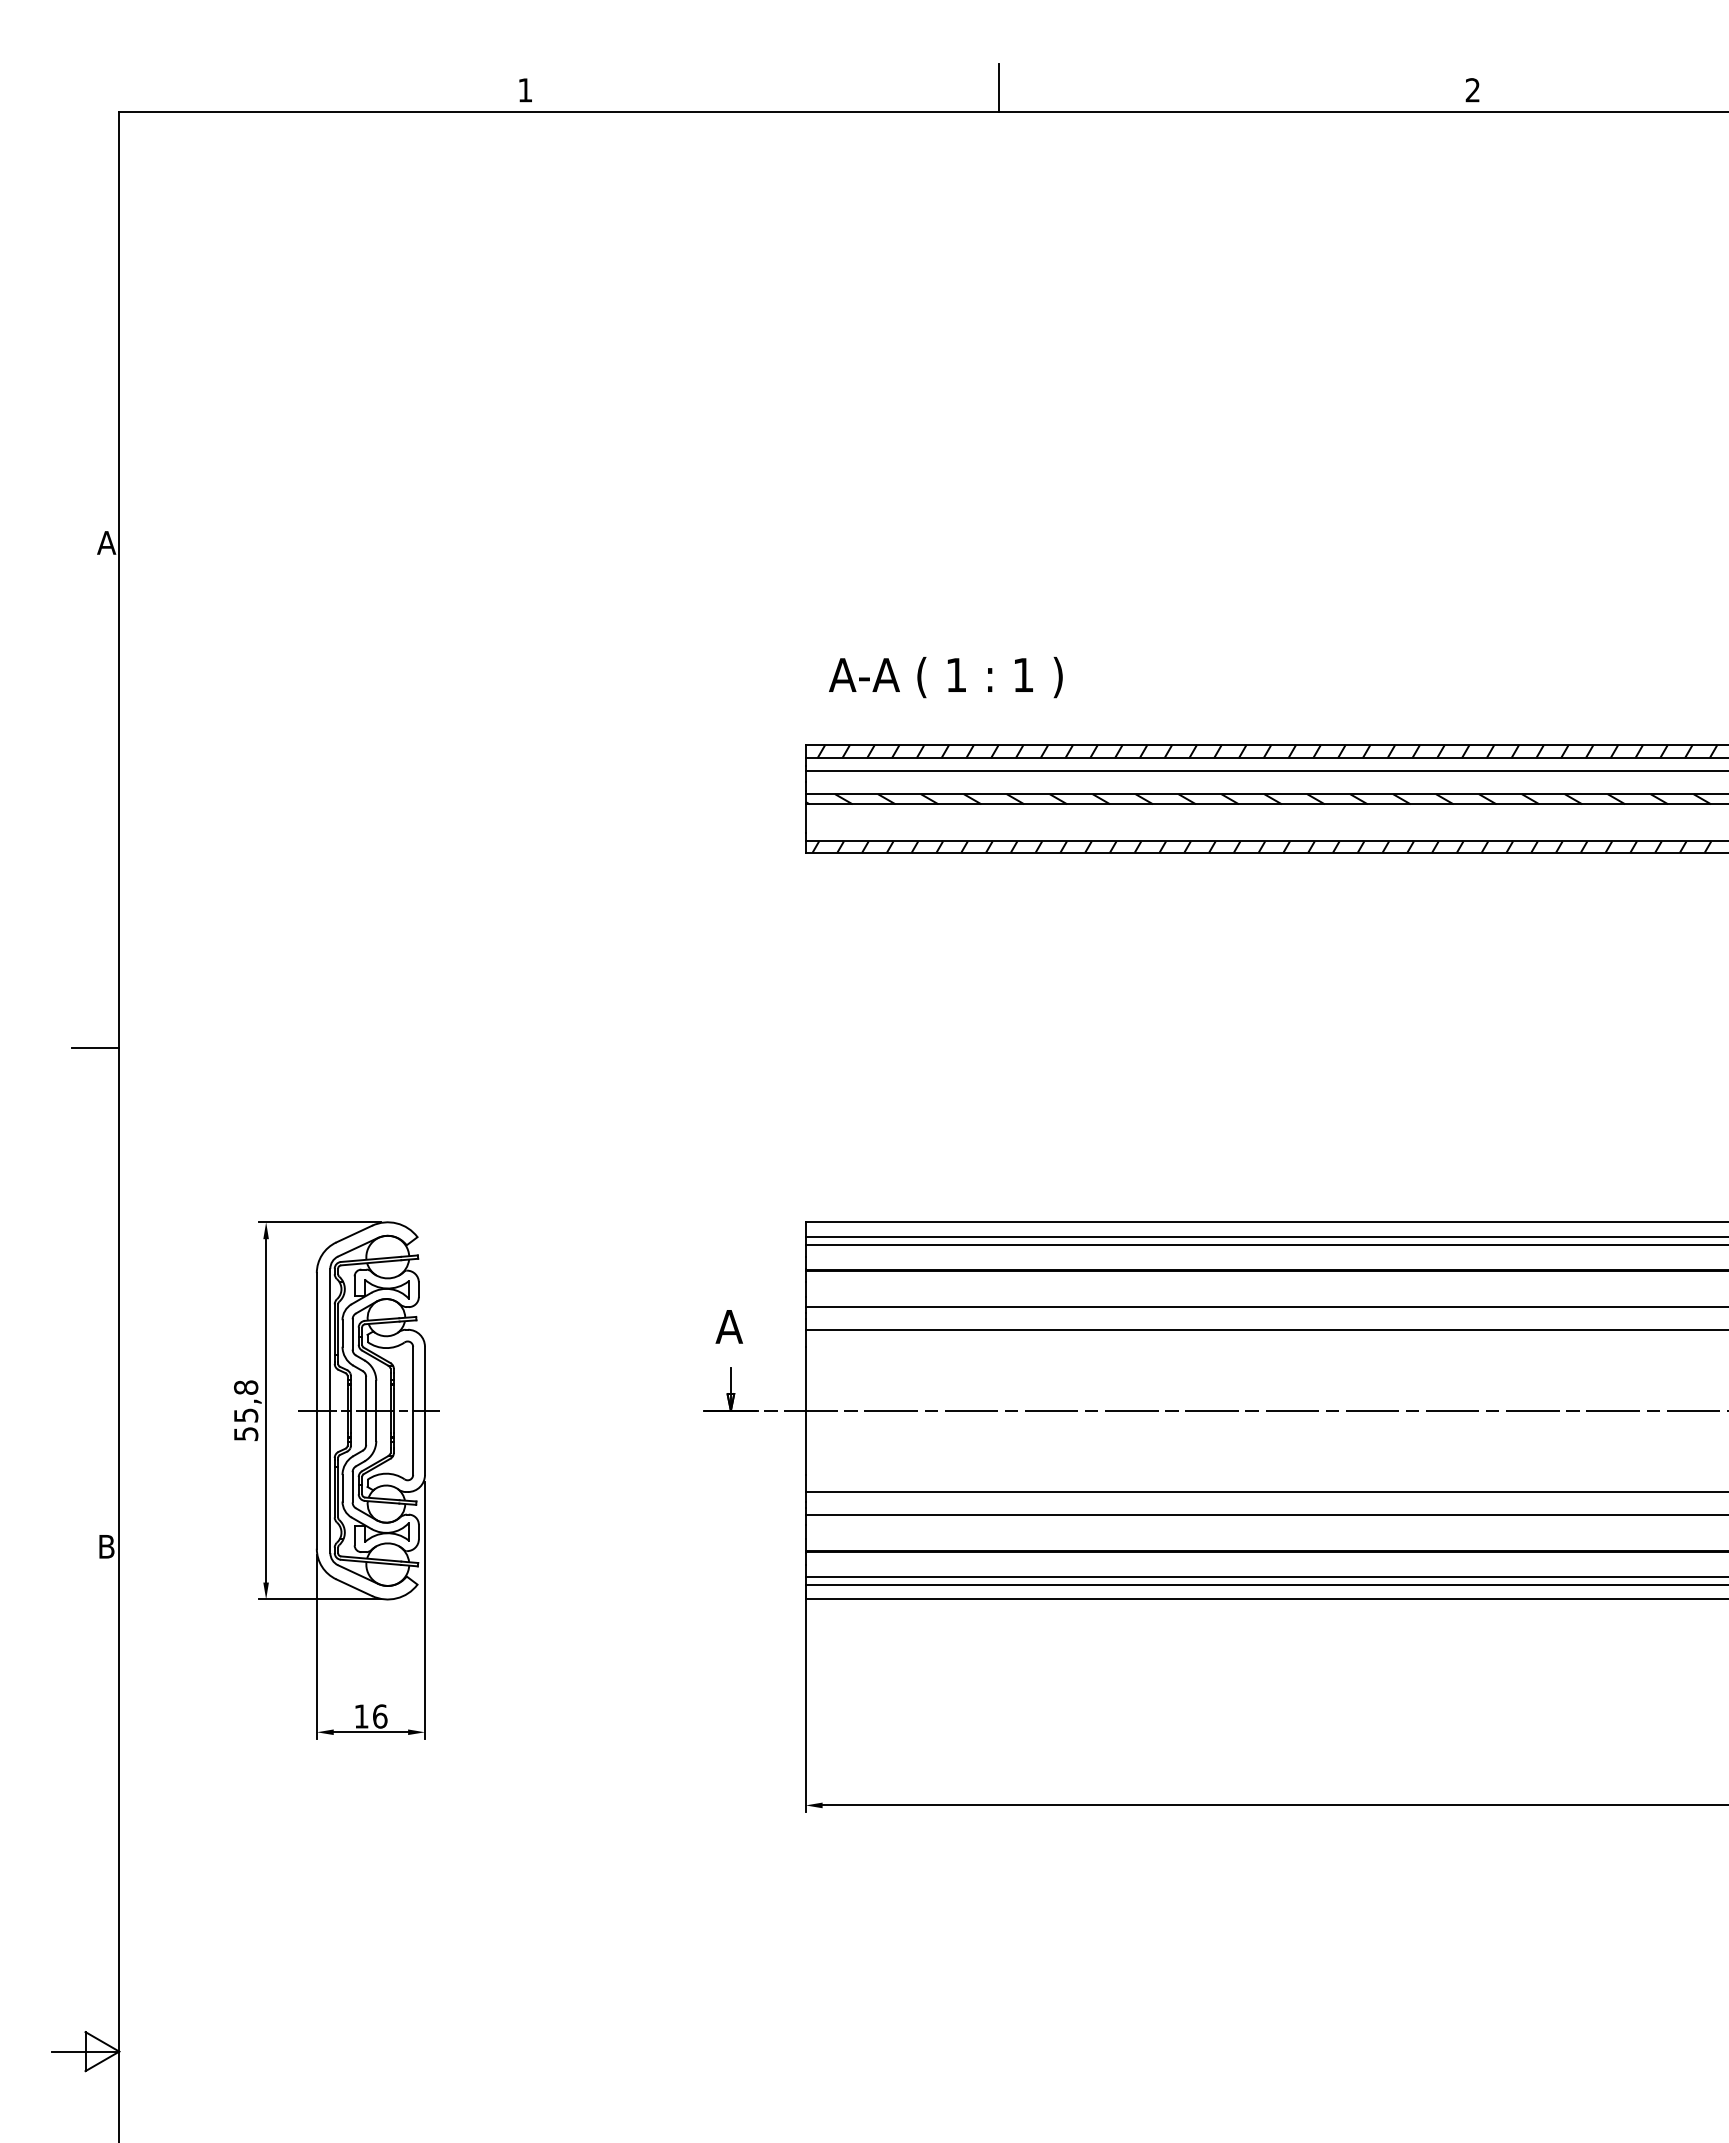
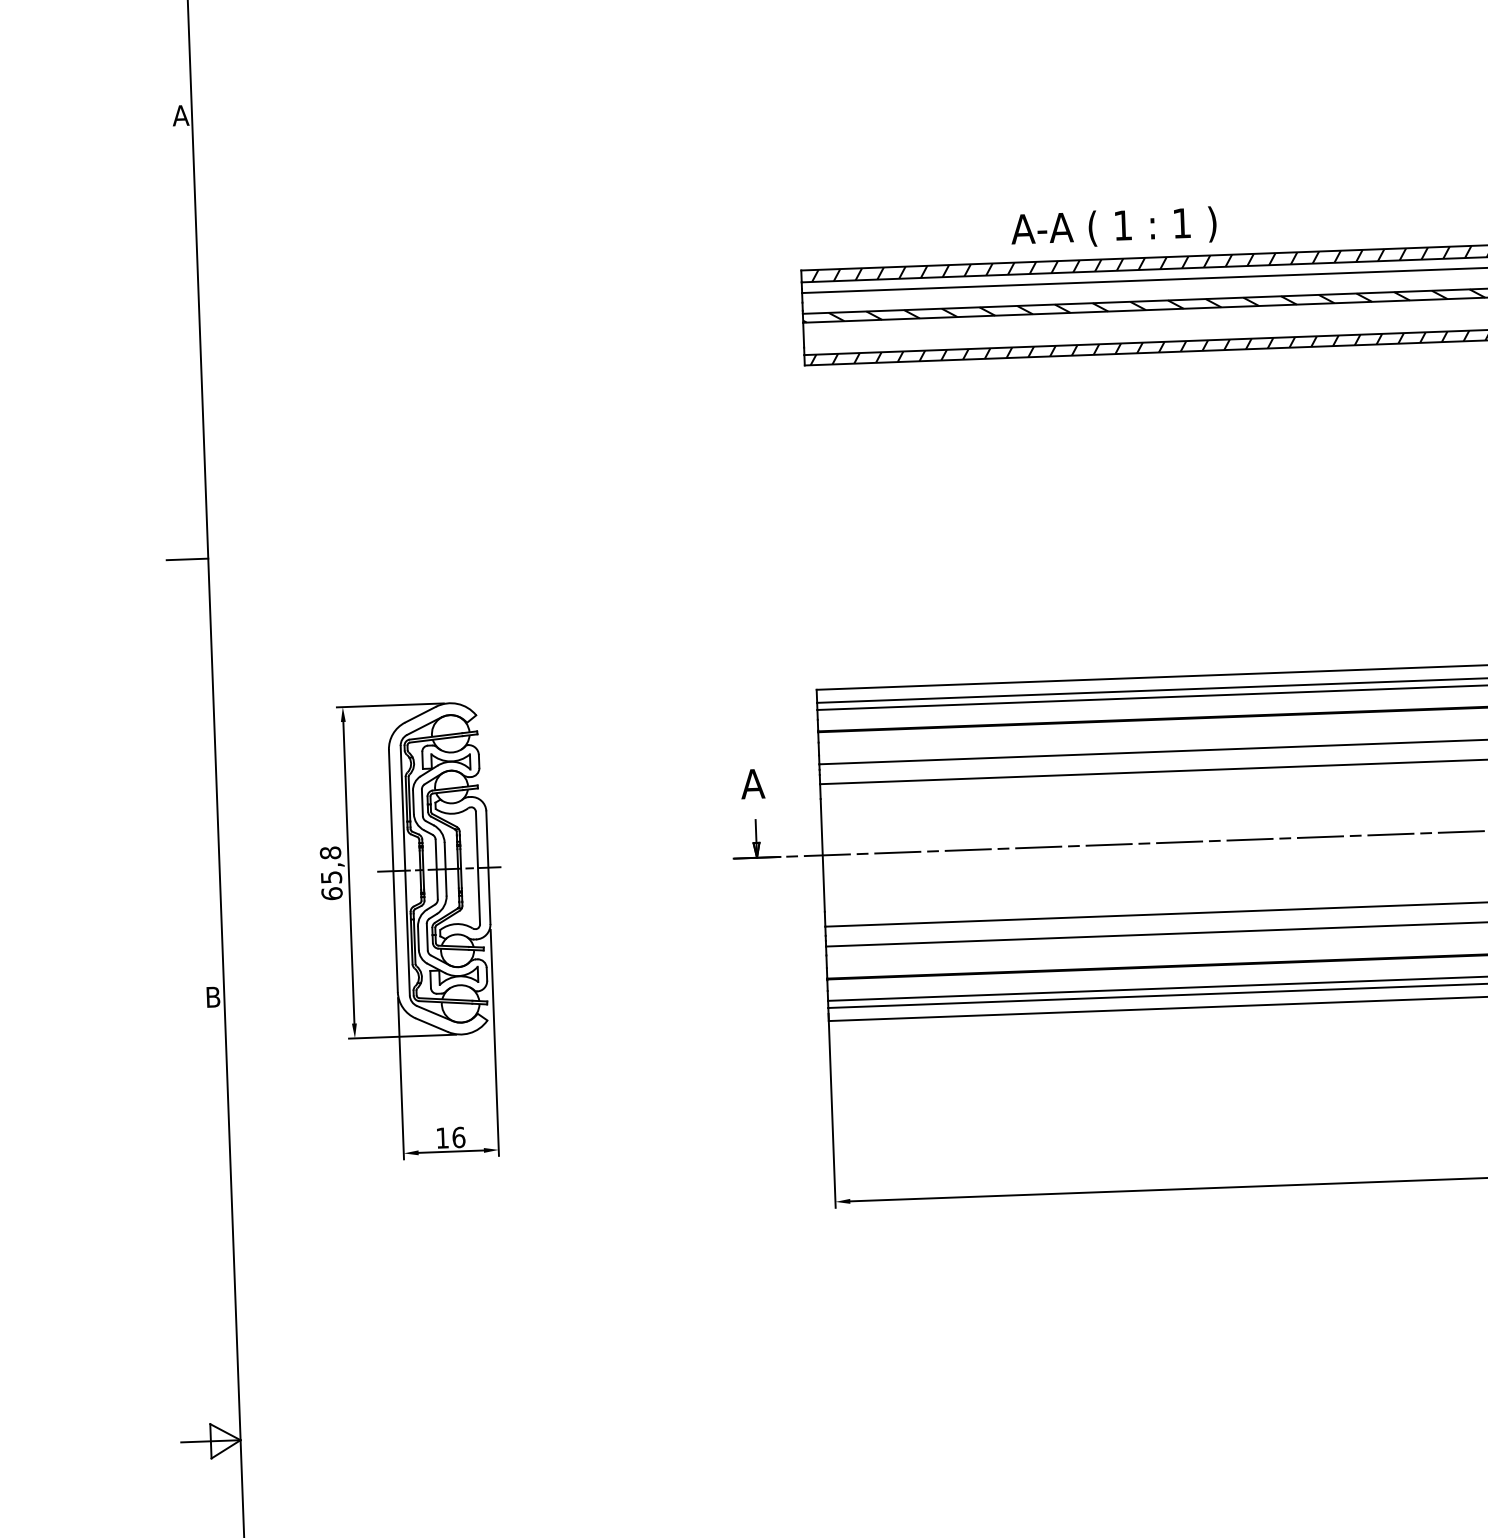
text: (945, 677) -> (1113, 227), moved
text: (246, 1433) -> (332, 893), 55,8 -> 65,8

